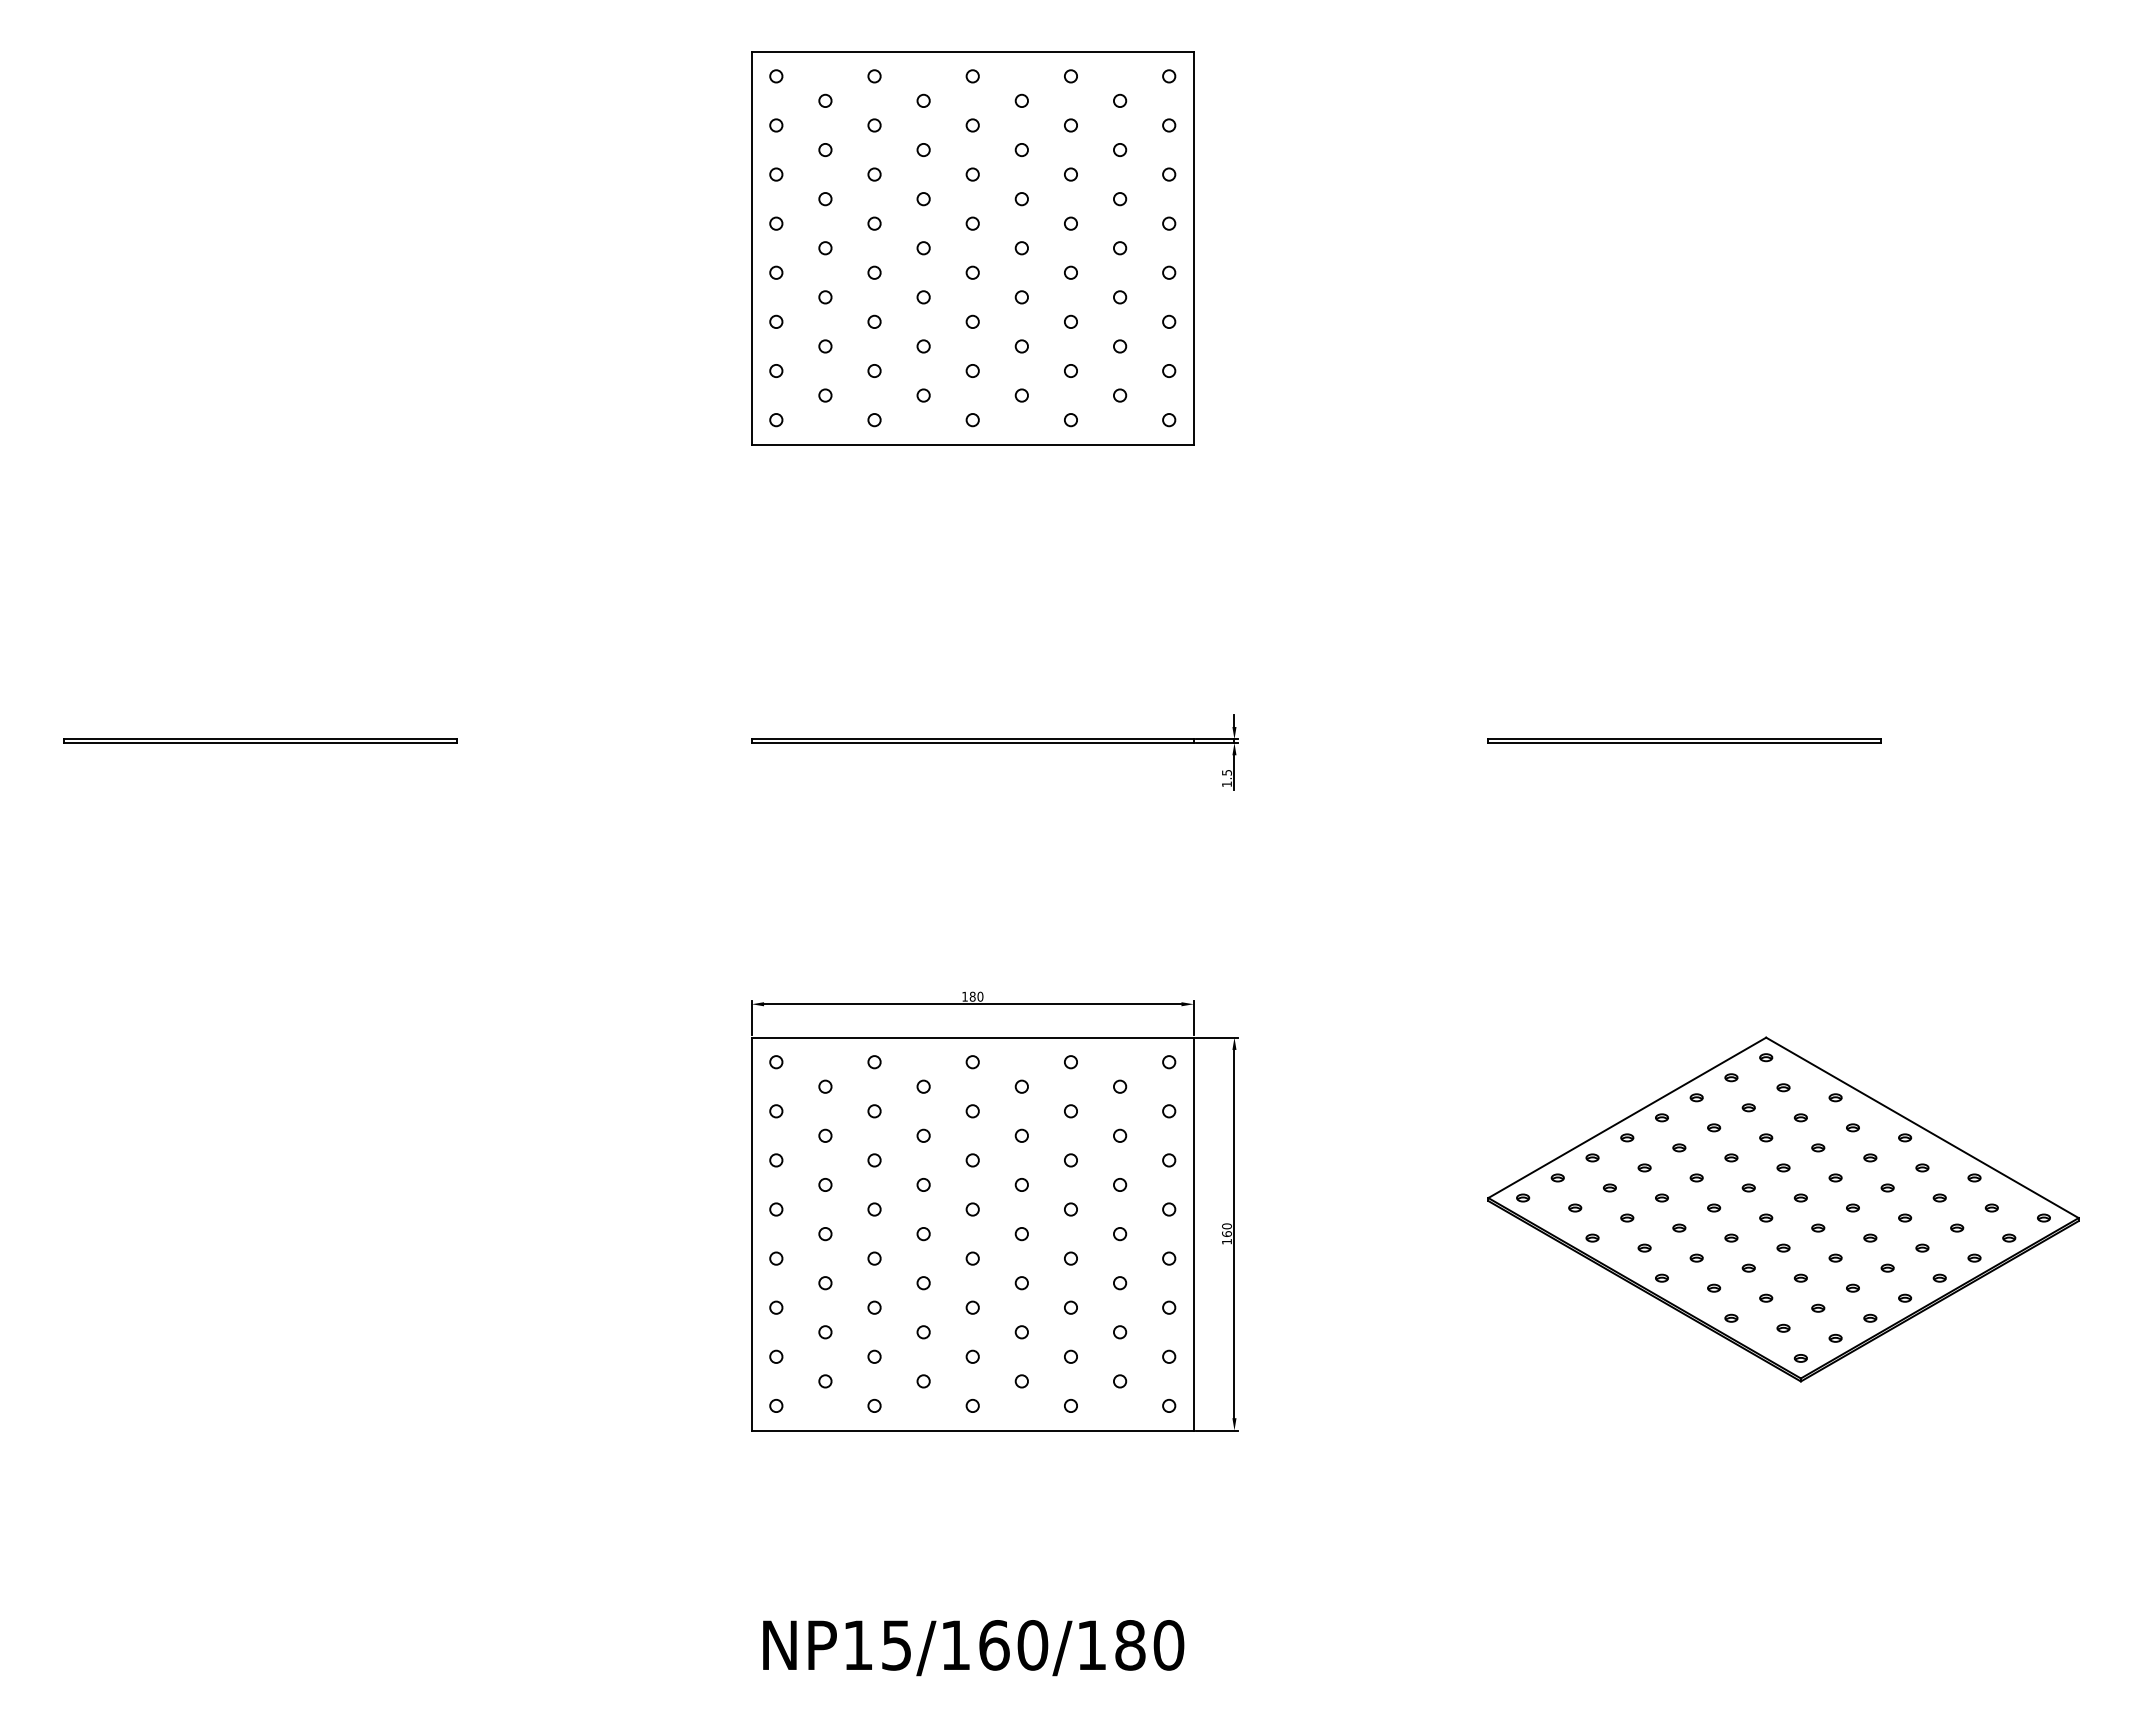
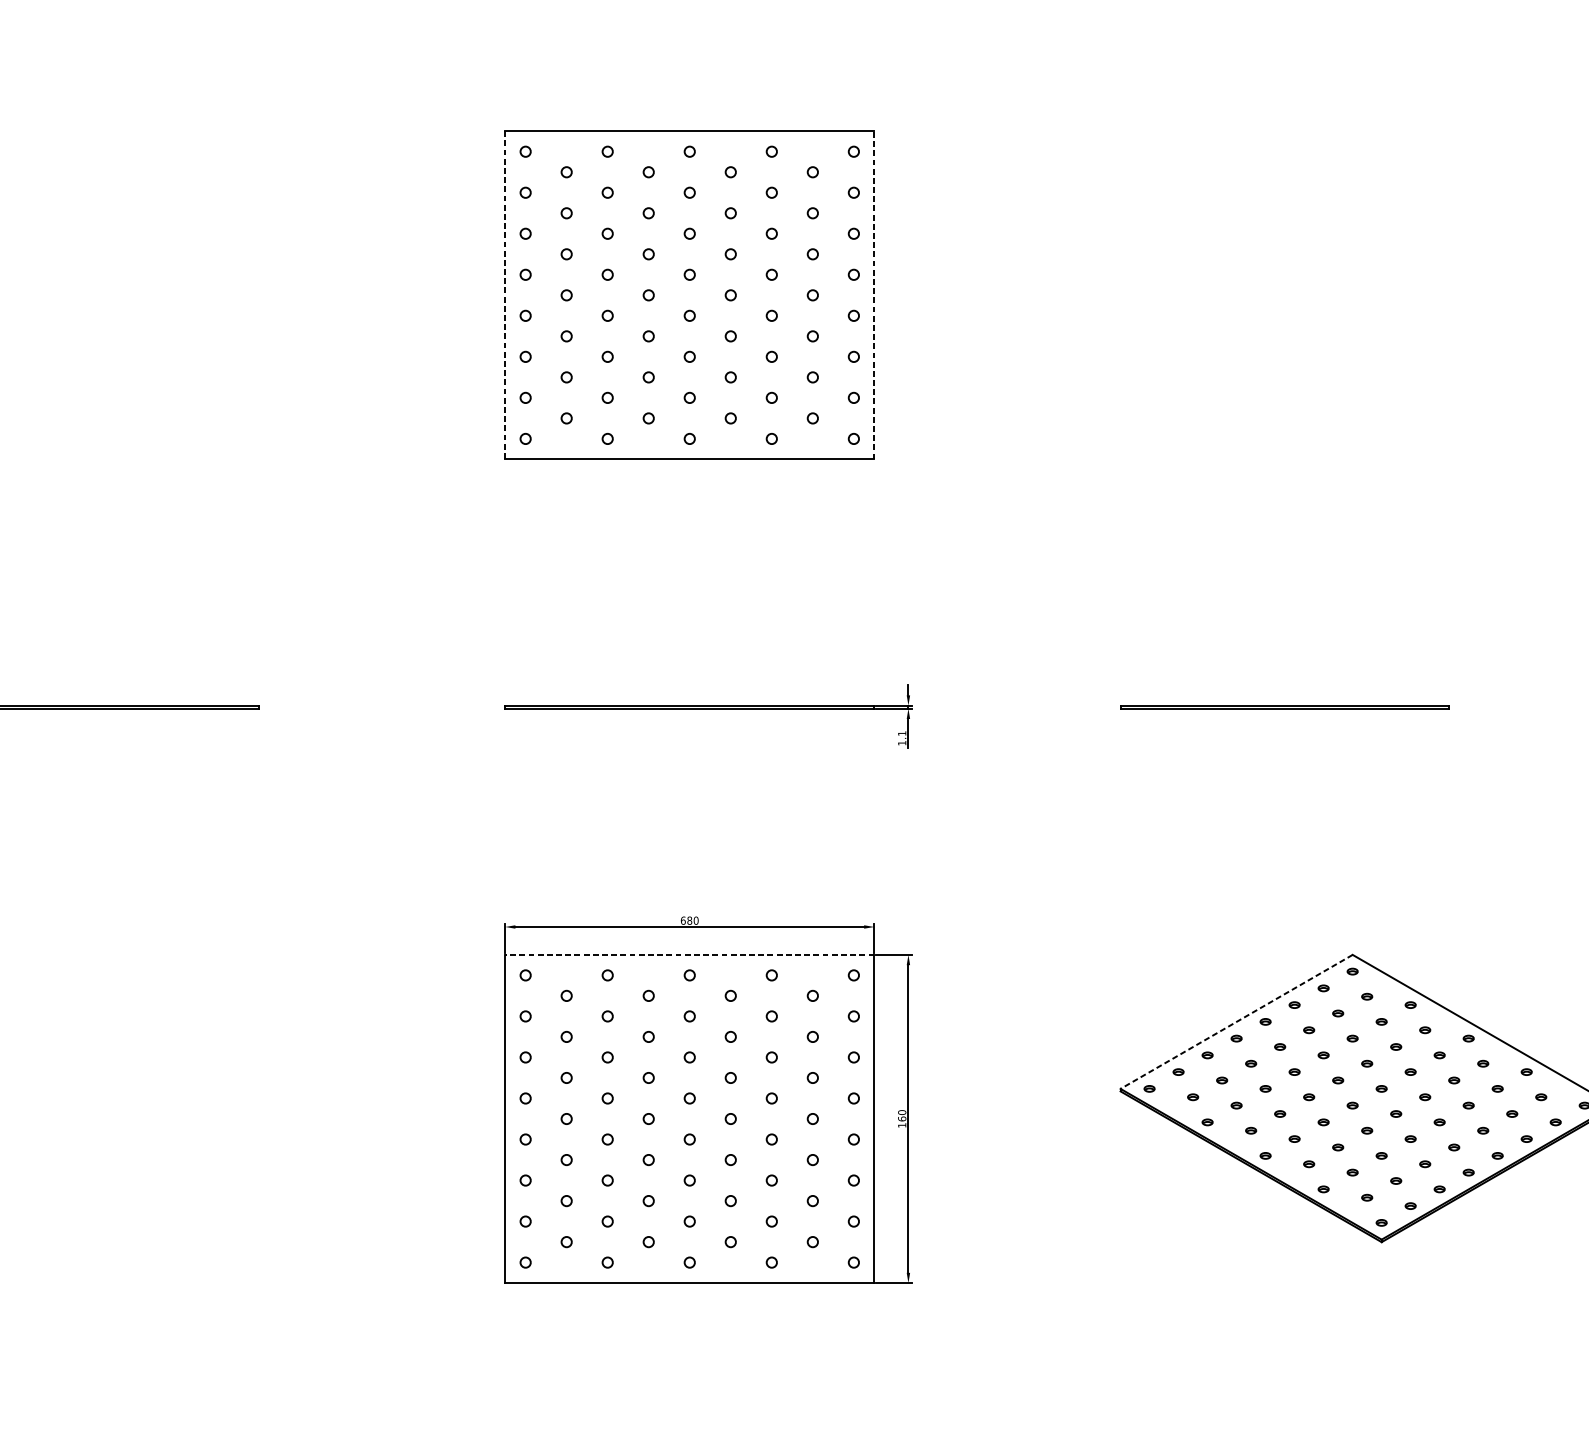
line: (1193, 247) -> (874, 294), solid -> dashed
line: (751, 248) -> (504, 295), solid -> dashed
text: (1226, 772) -> (901, 733), 1.5 -> 1.1
text: (965, 996) -> (683, 920), 180 -> 680
line: (972, 1037) -> (689, 954), solid -> dashed
line: (1626, 1118) -> (1235, 1022), solid -> dashed

